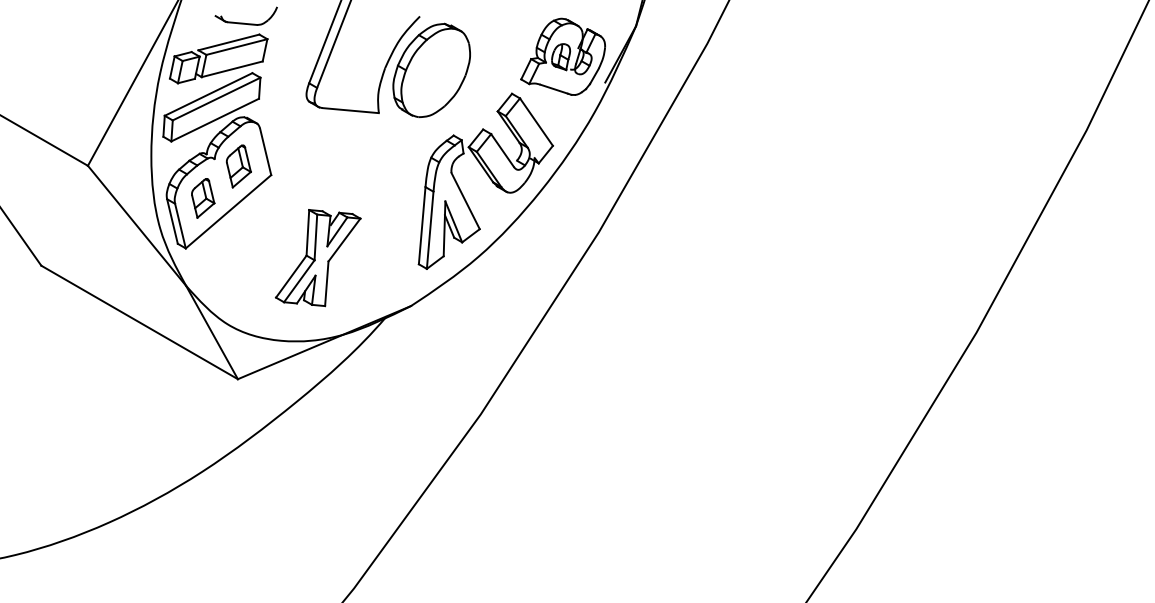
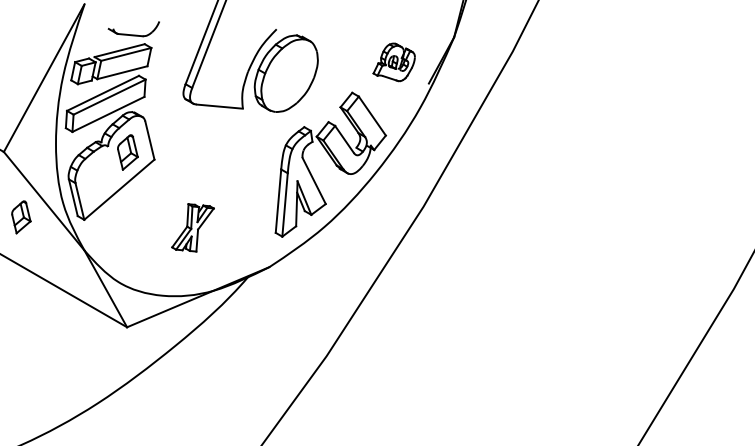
part: (562, 56) -> (393, 62), size x0.6
part: (203, 198) -> (21, 217), moved
part: (317, 258) -> (192, 228), size x0.6

